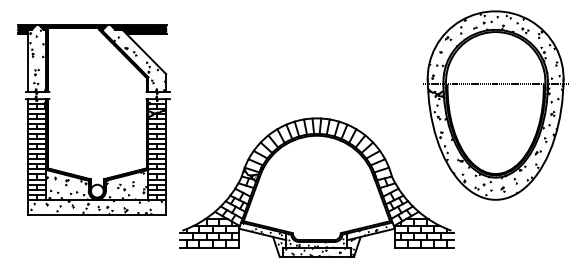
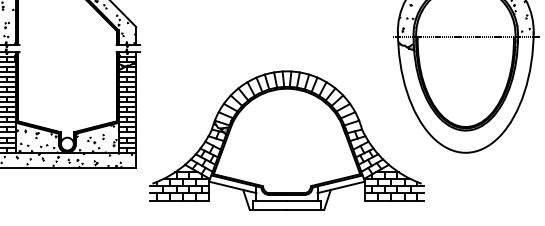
hatch: (495, 141) -> (465, 94), removed
hatch: (317, 239) -> (287, 192), removed

